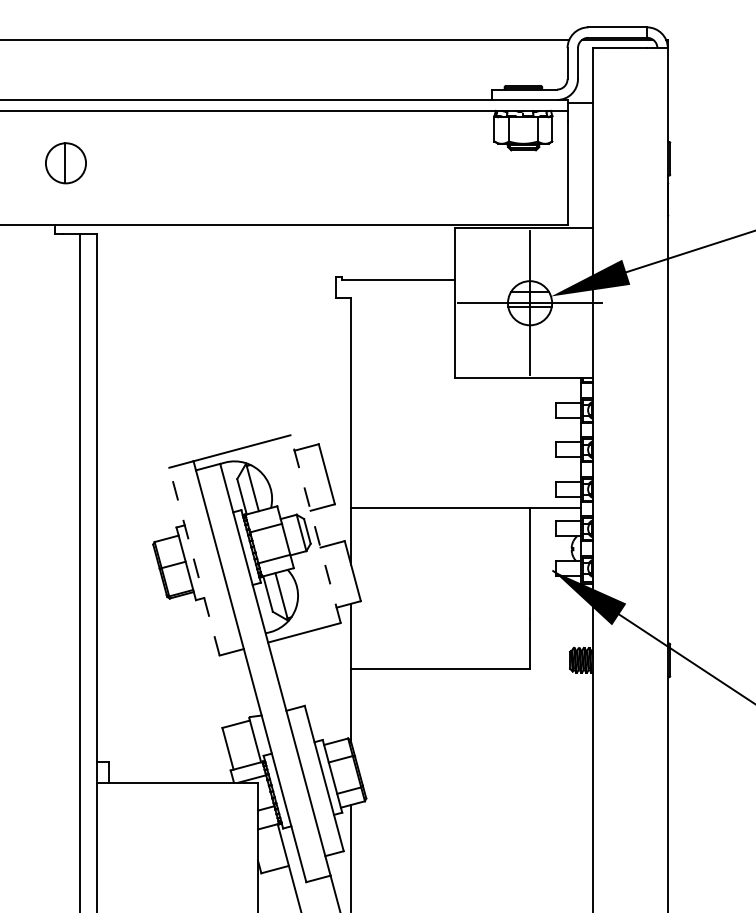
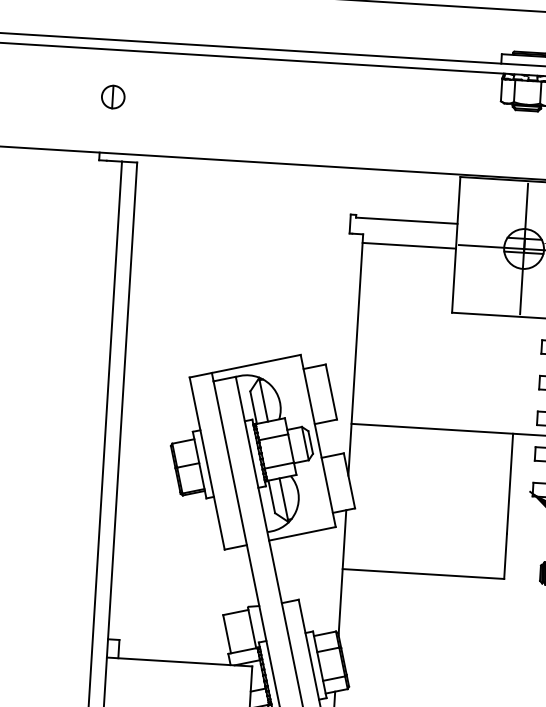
part: (65, 162) -> (112, 96), size x0.62
line: (402, 307) -> (408, 245), added
line: (315, 528) -> (318, 440), dashed -> solid
line: (194, 561) -> (207, 463), dashed -> solid

